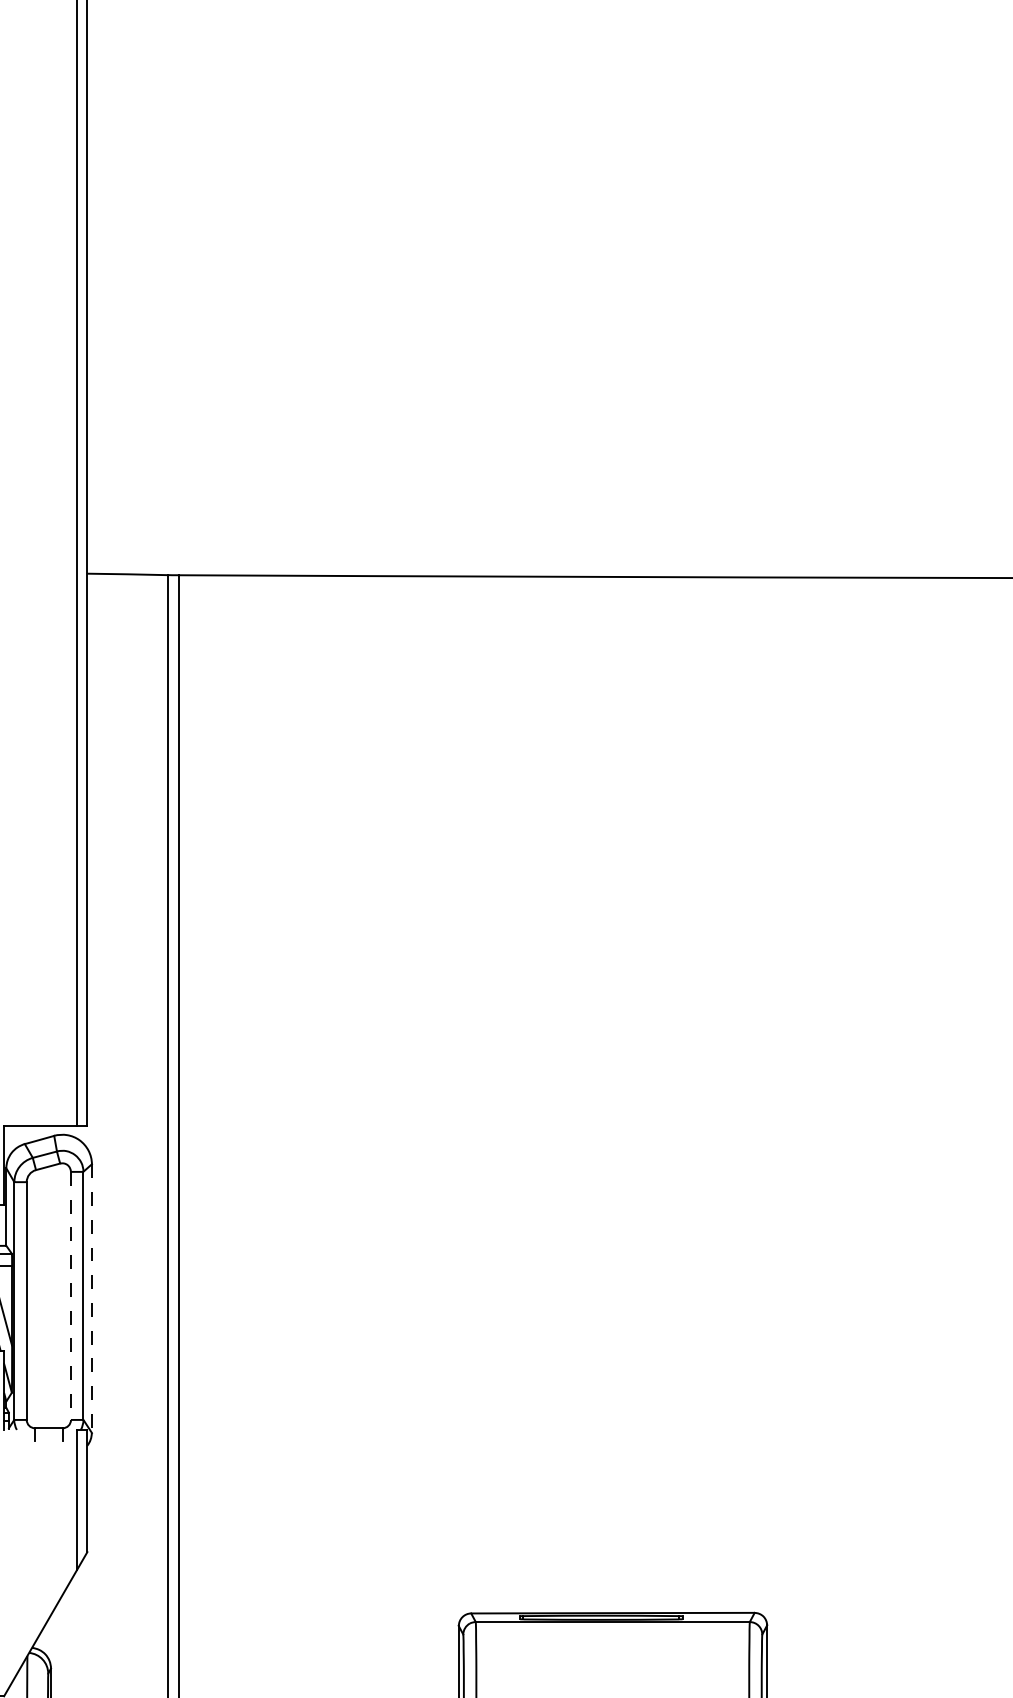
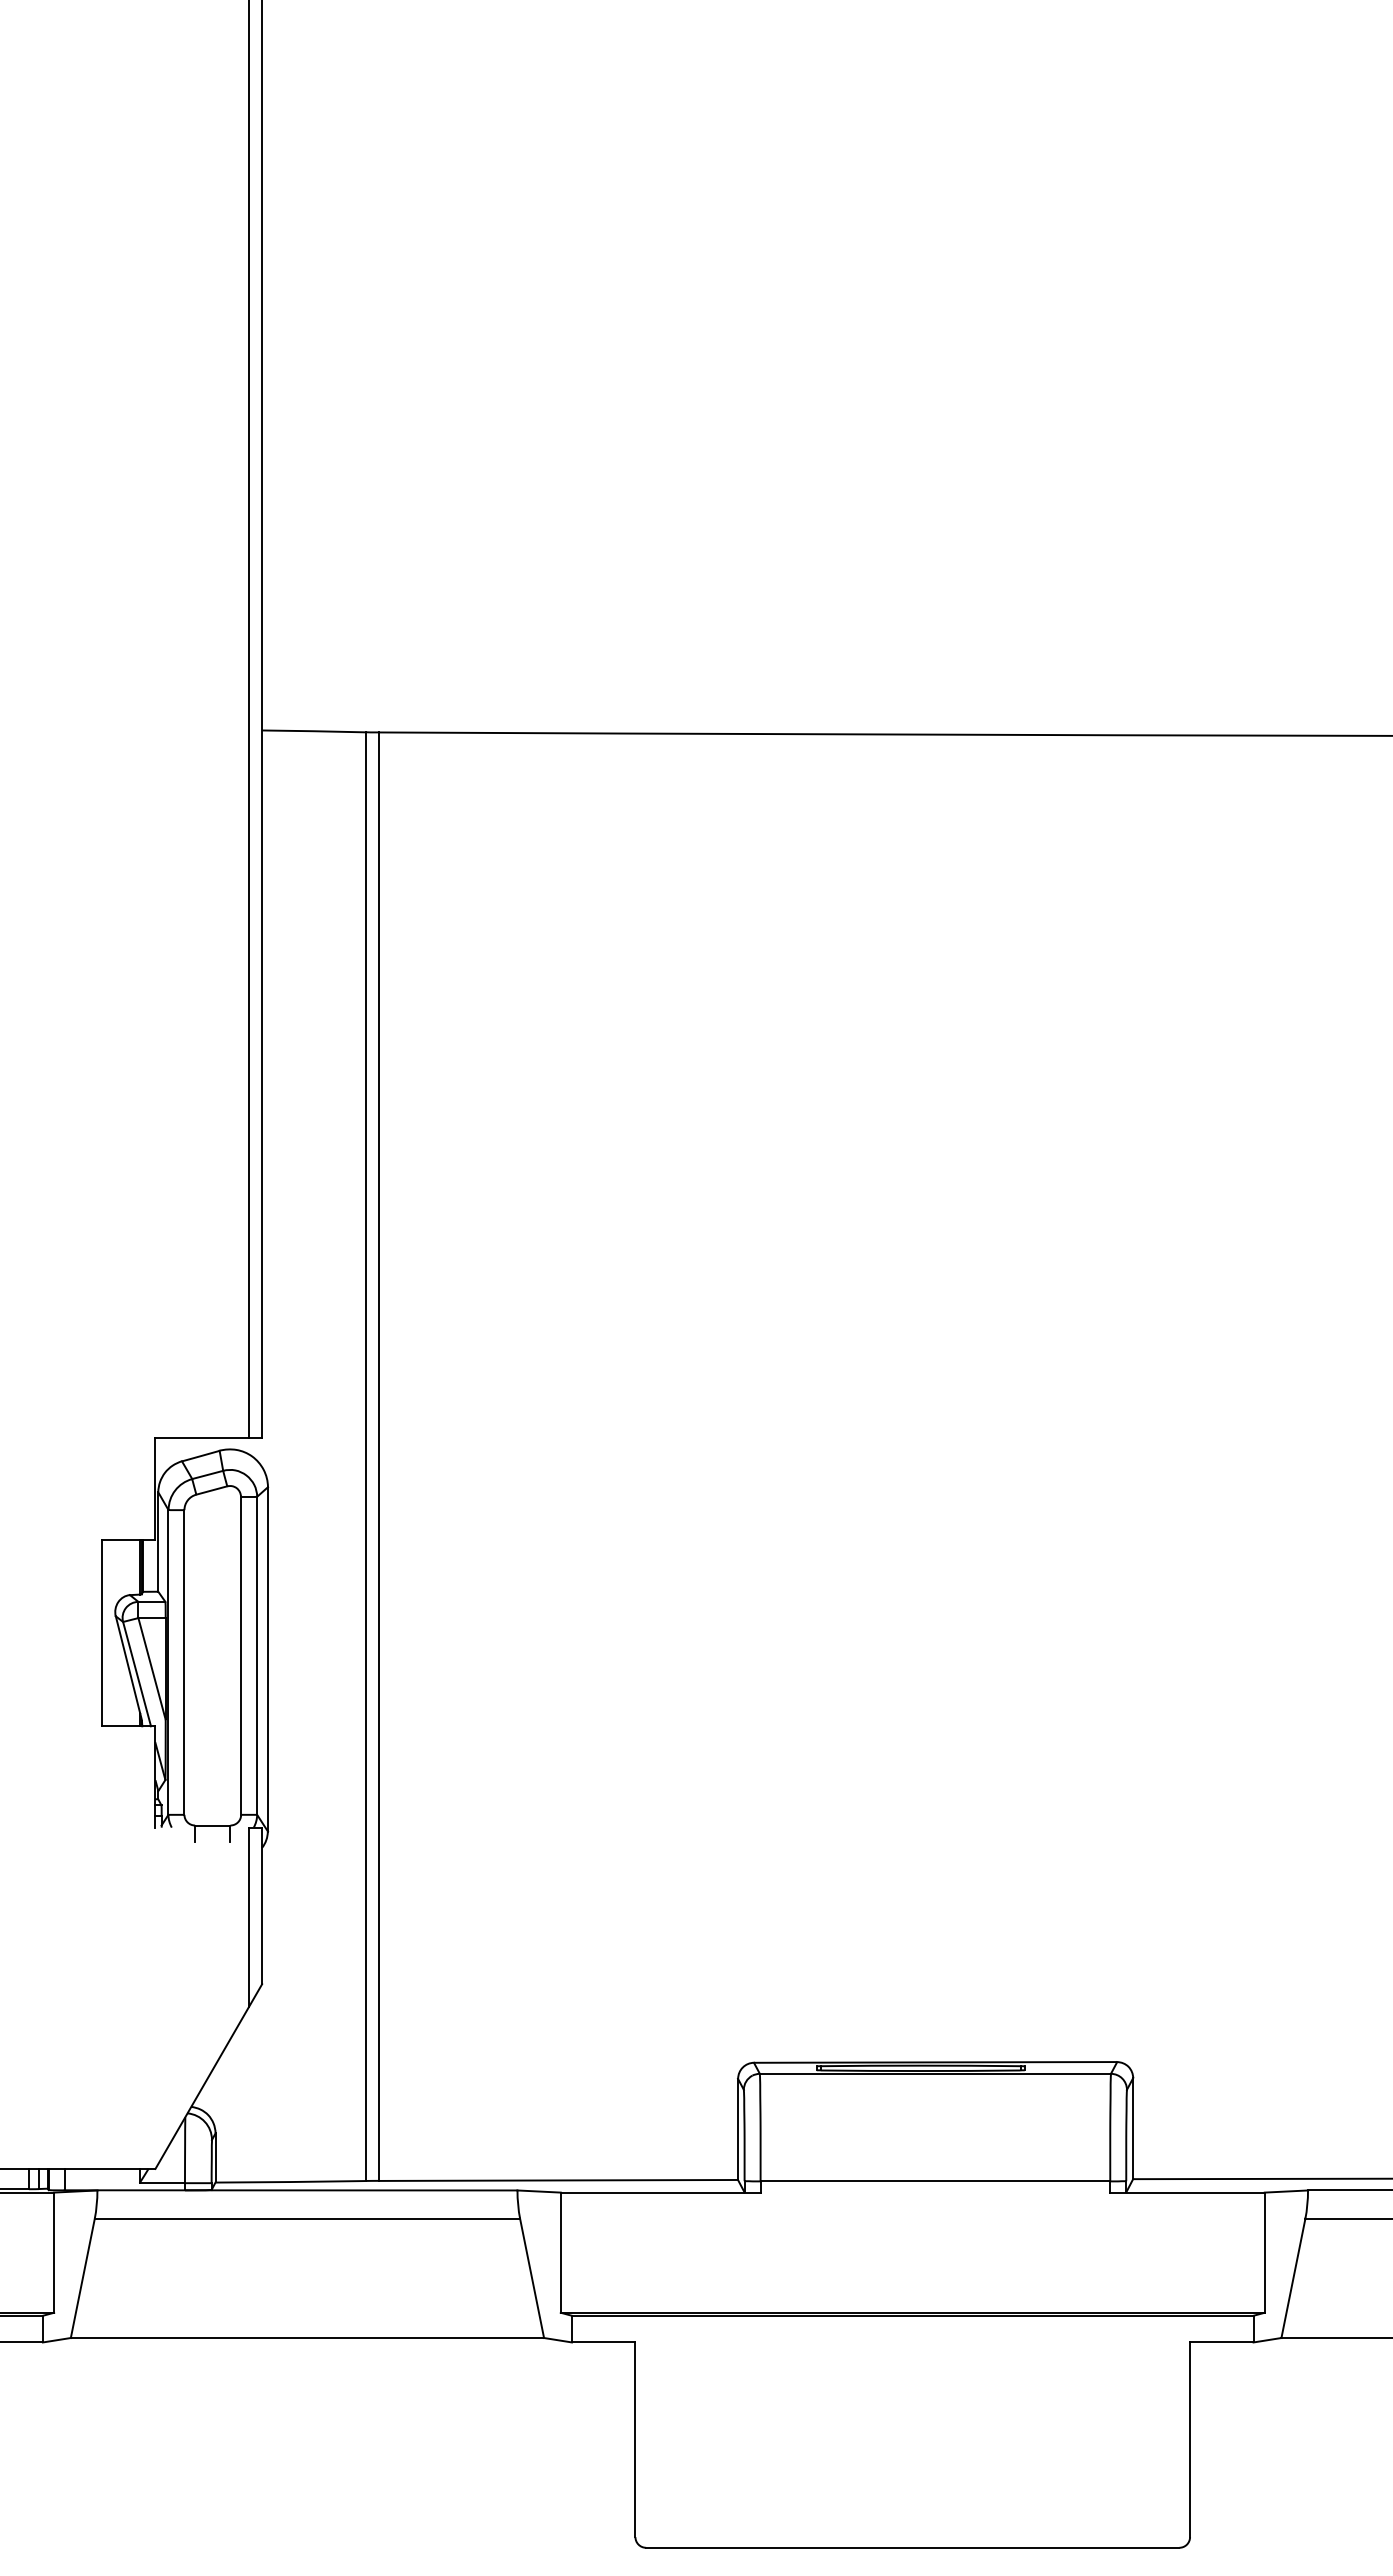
line: (71, 1295) -> (241, 1655), dashed -> solid
line: (92, 1298) -> (268, 1659), dashed -> solid

